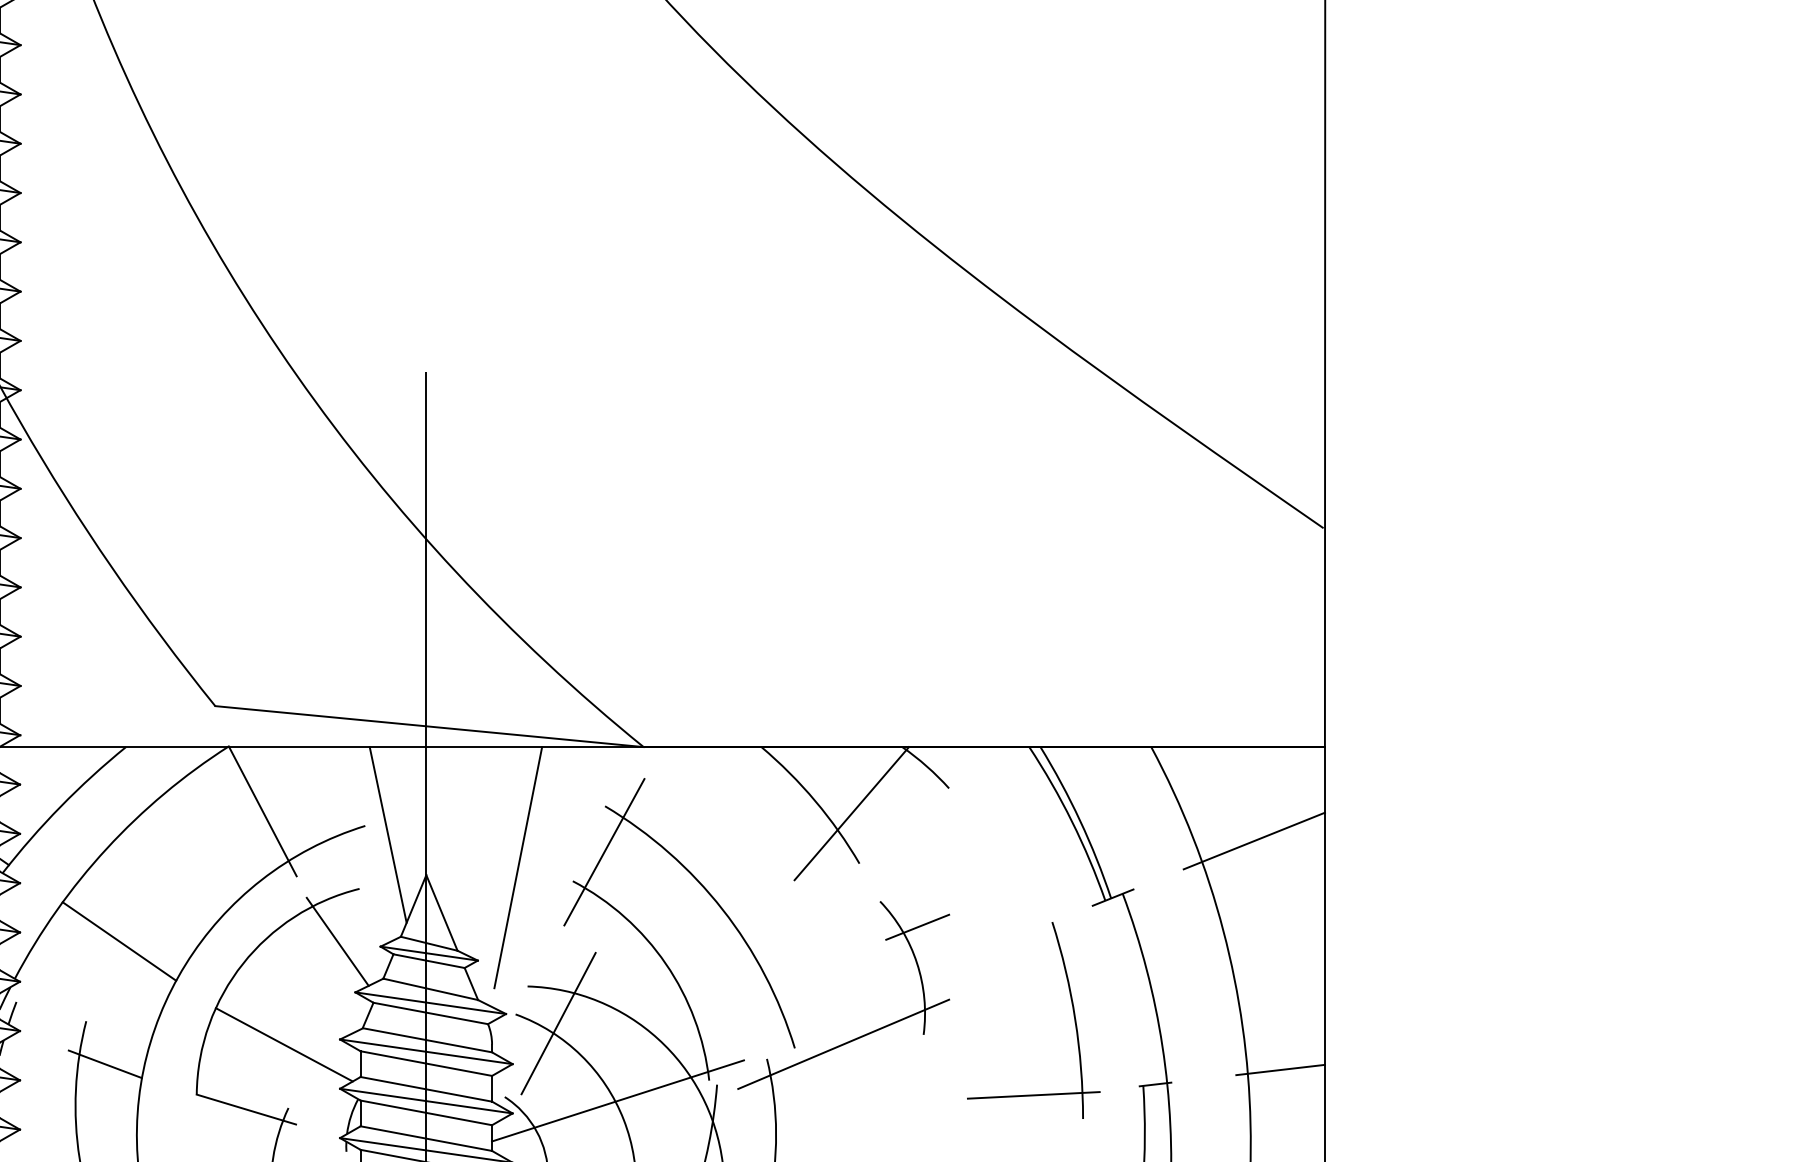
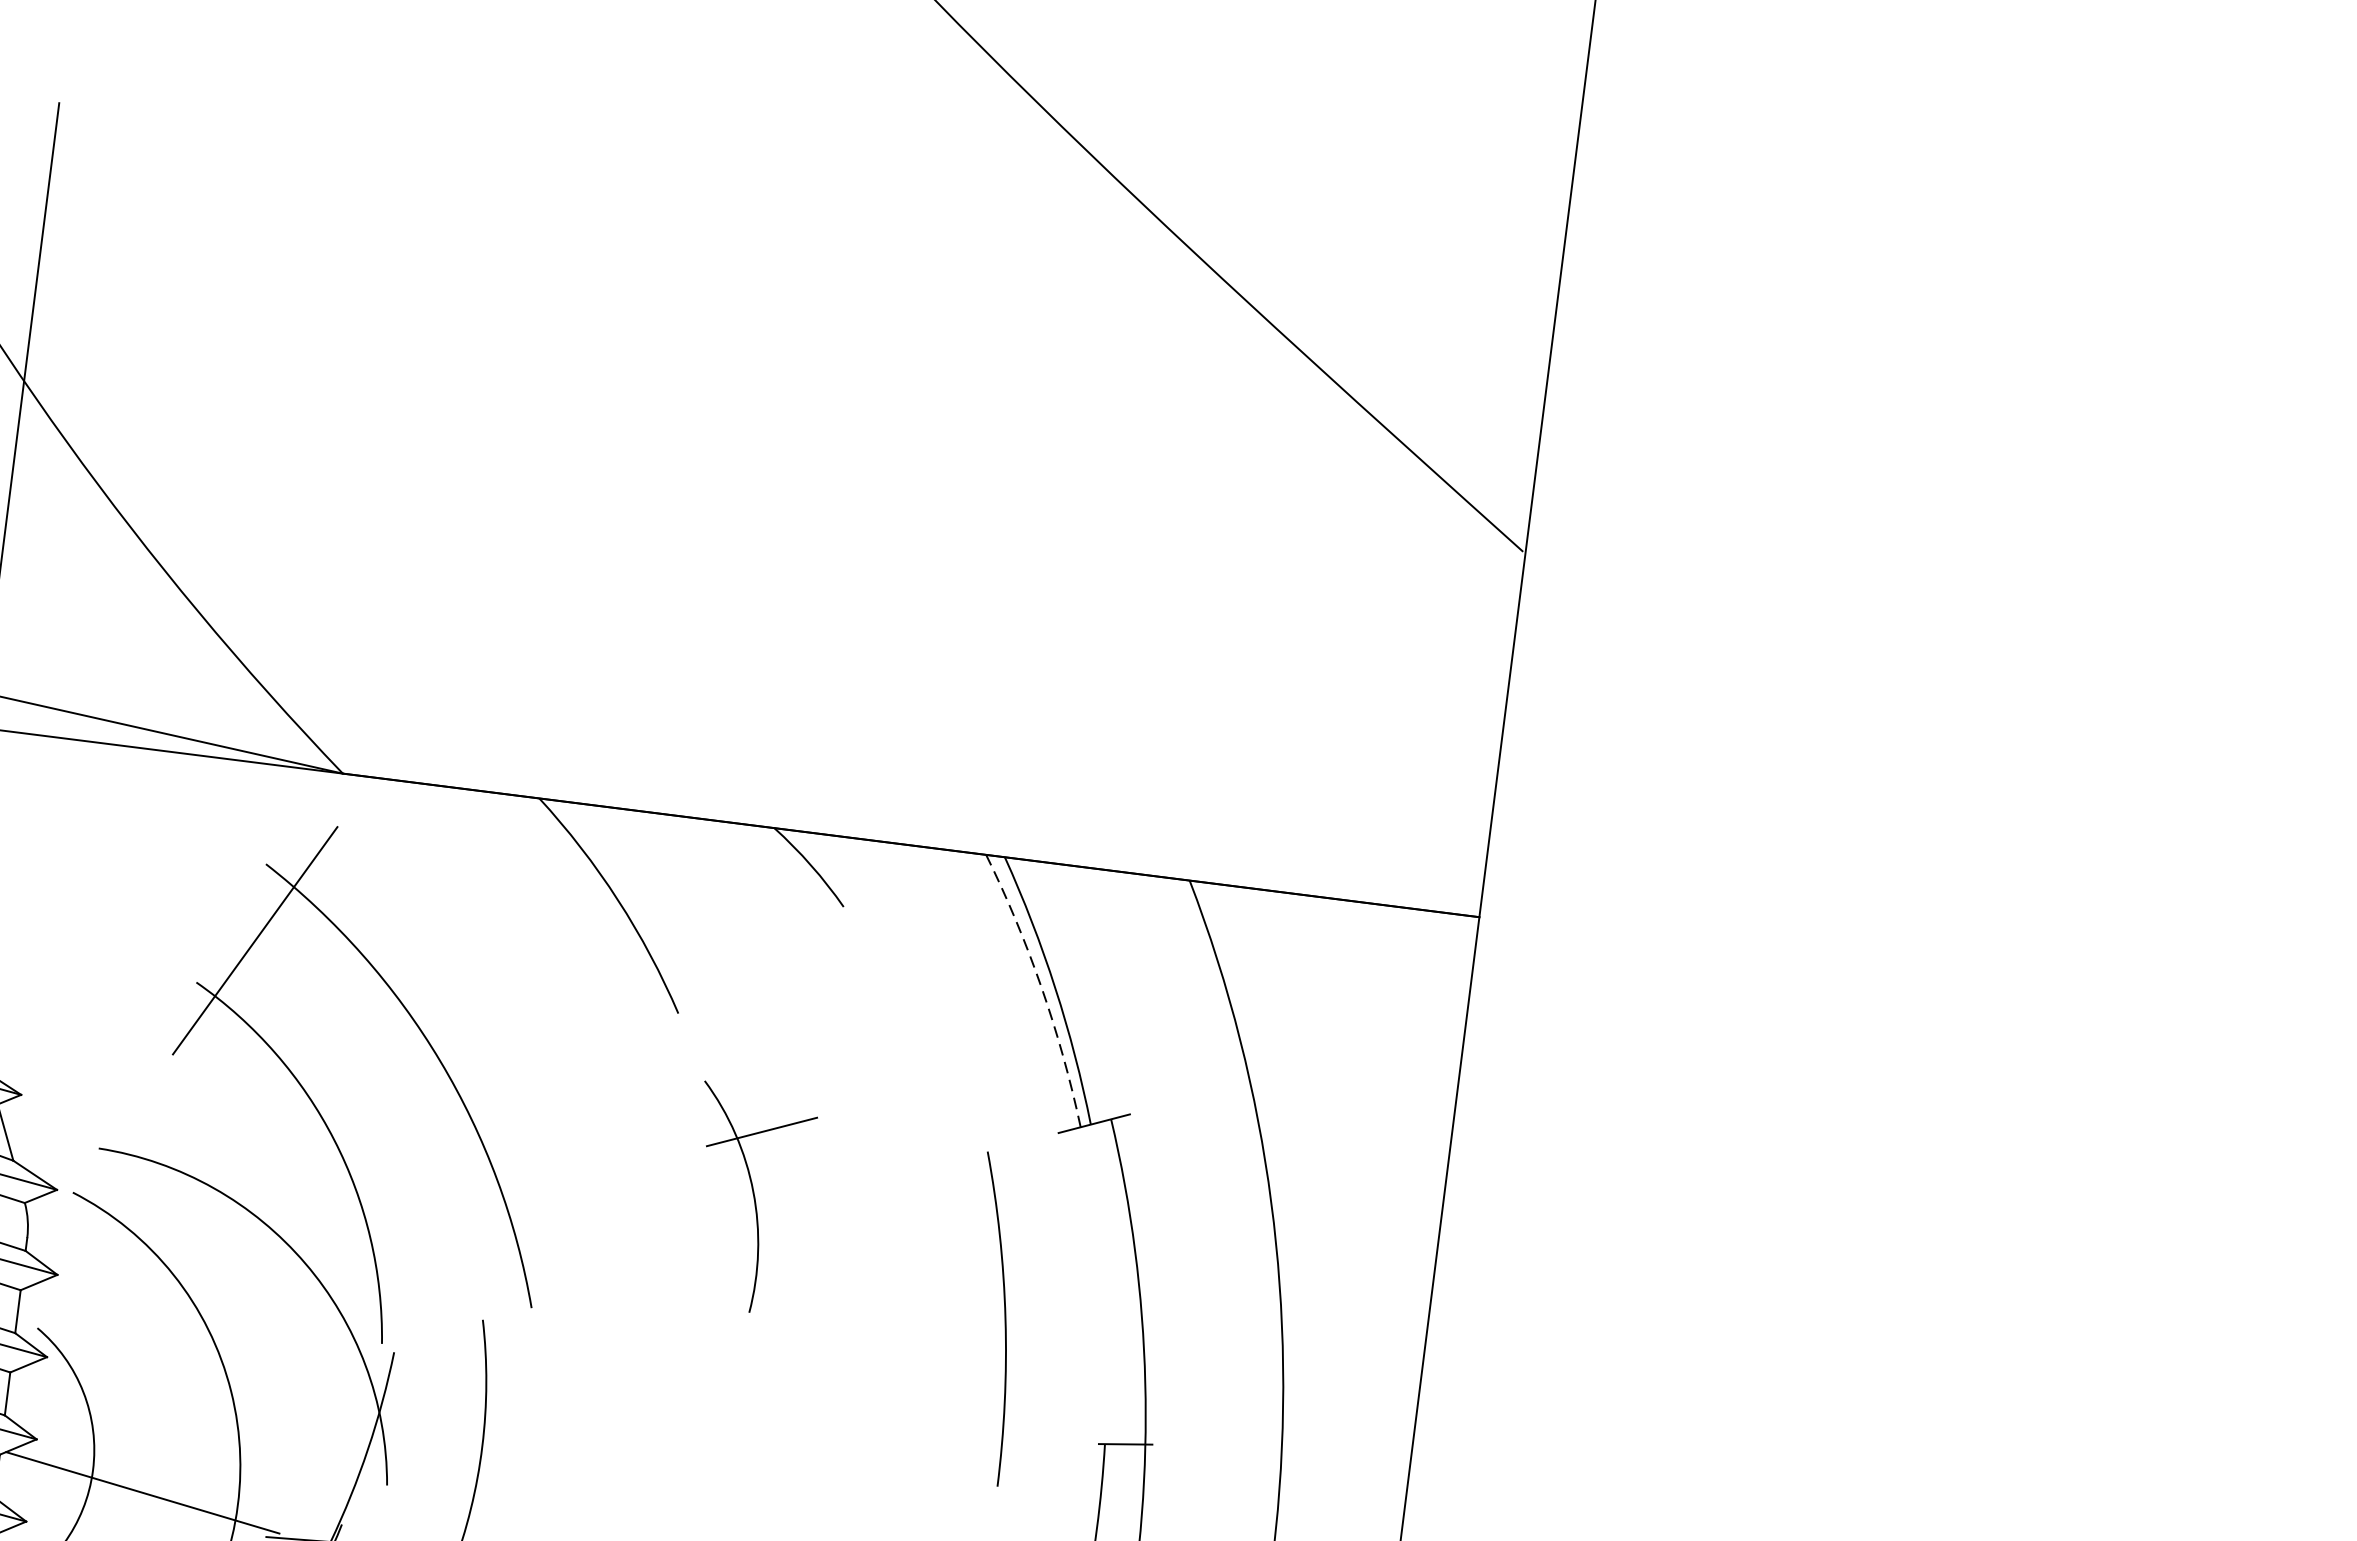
line: (851, 813) -> (675, 928), removed
arc: (1072, 821) -> (1042, 988), solid -> dashed
line: (1253, 840) -> (1340, 1057), removed
line: (518, 867) -> (108, 948), removed
line: (558, 1023) -> (142, 1216), removed
line: (843, 1043) -> (613, 1310), removed
line: (1280, 1069) -> (1337, 1445), removed
line: (1033, 1095) -> (919, 1436), removed
line: (617, 1100) -> (224, 1357), removed

